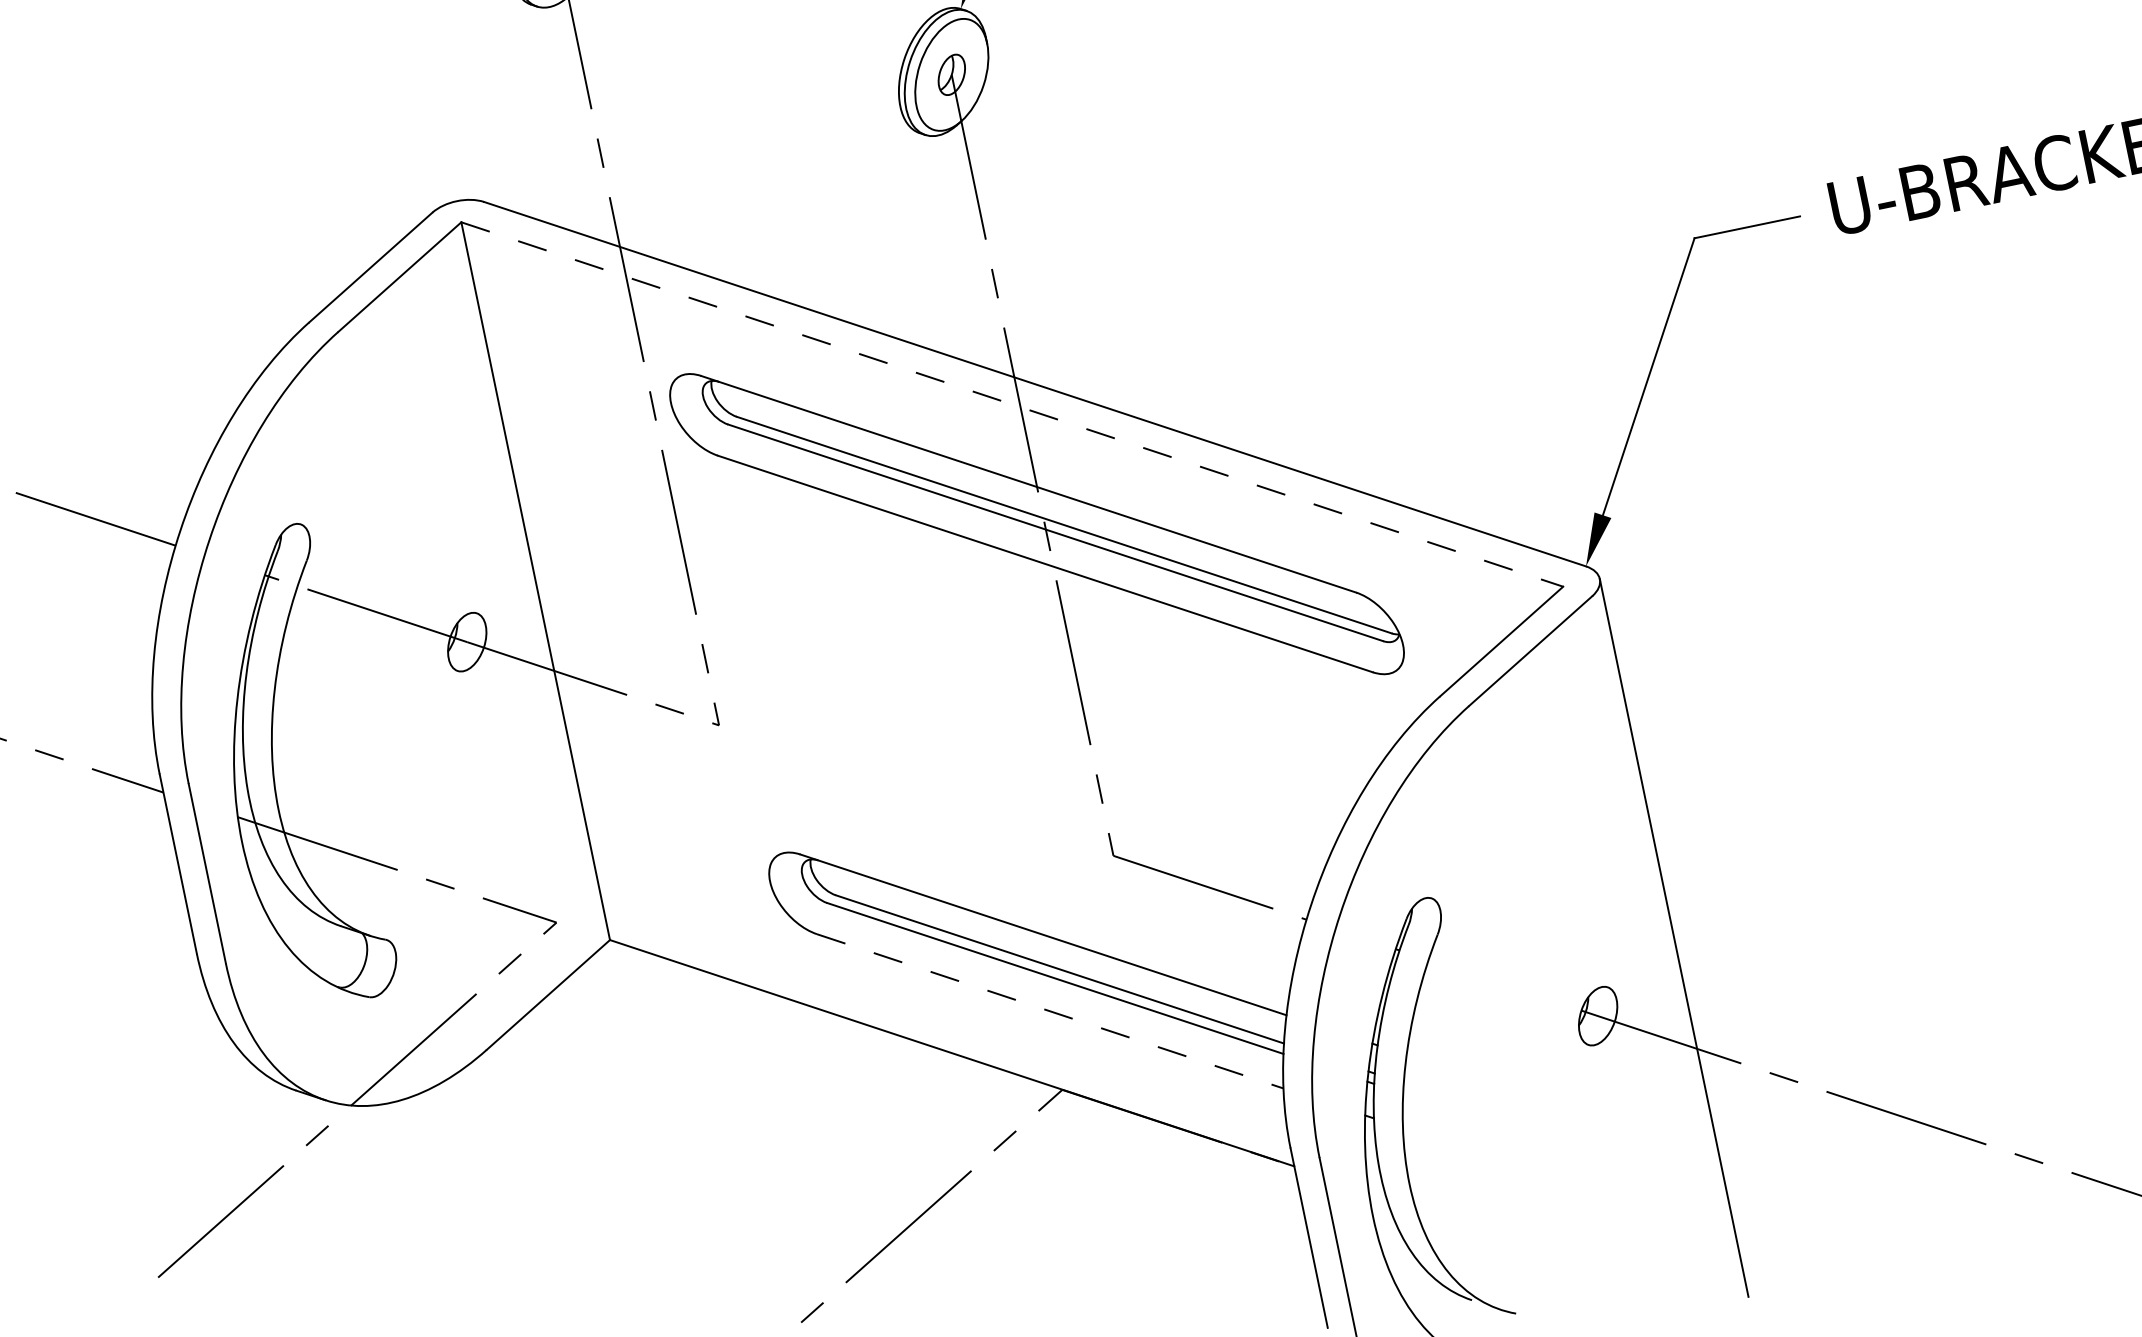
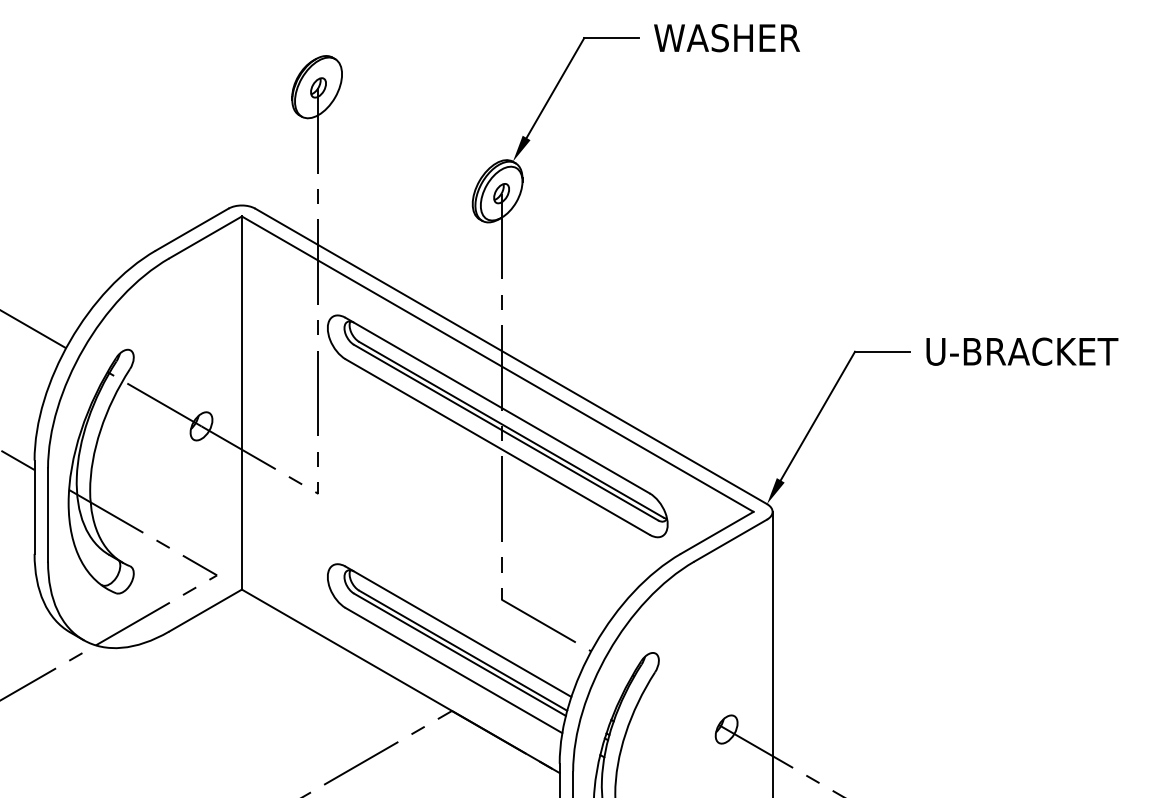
line: (1013, 404) -> (498, 364), dashed -> solid
line: (1051, 1010) -> (454, 670), dashed -> solid

